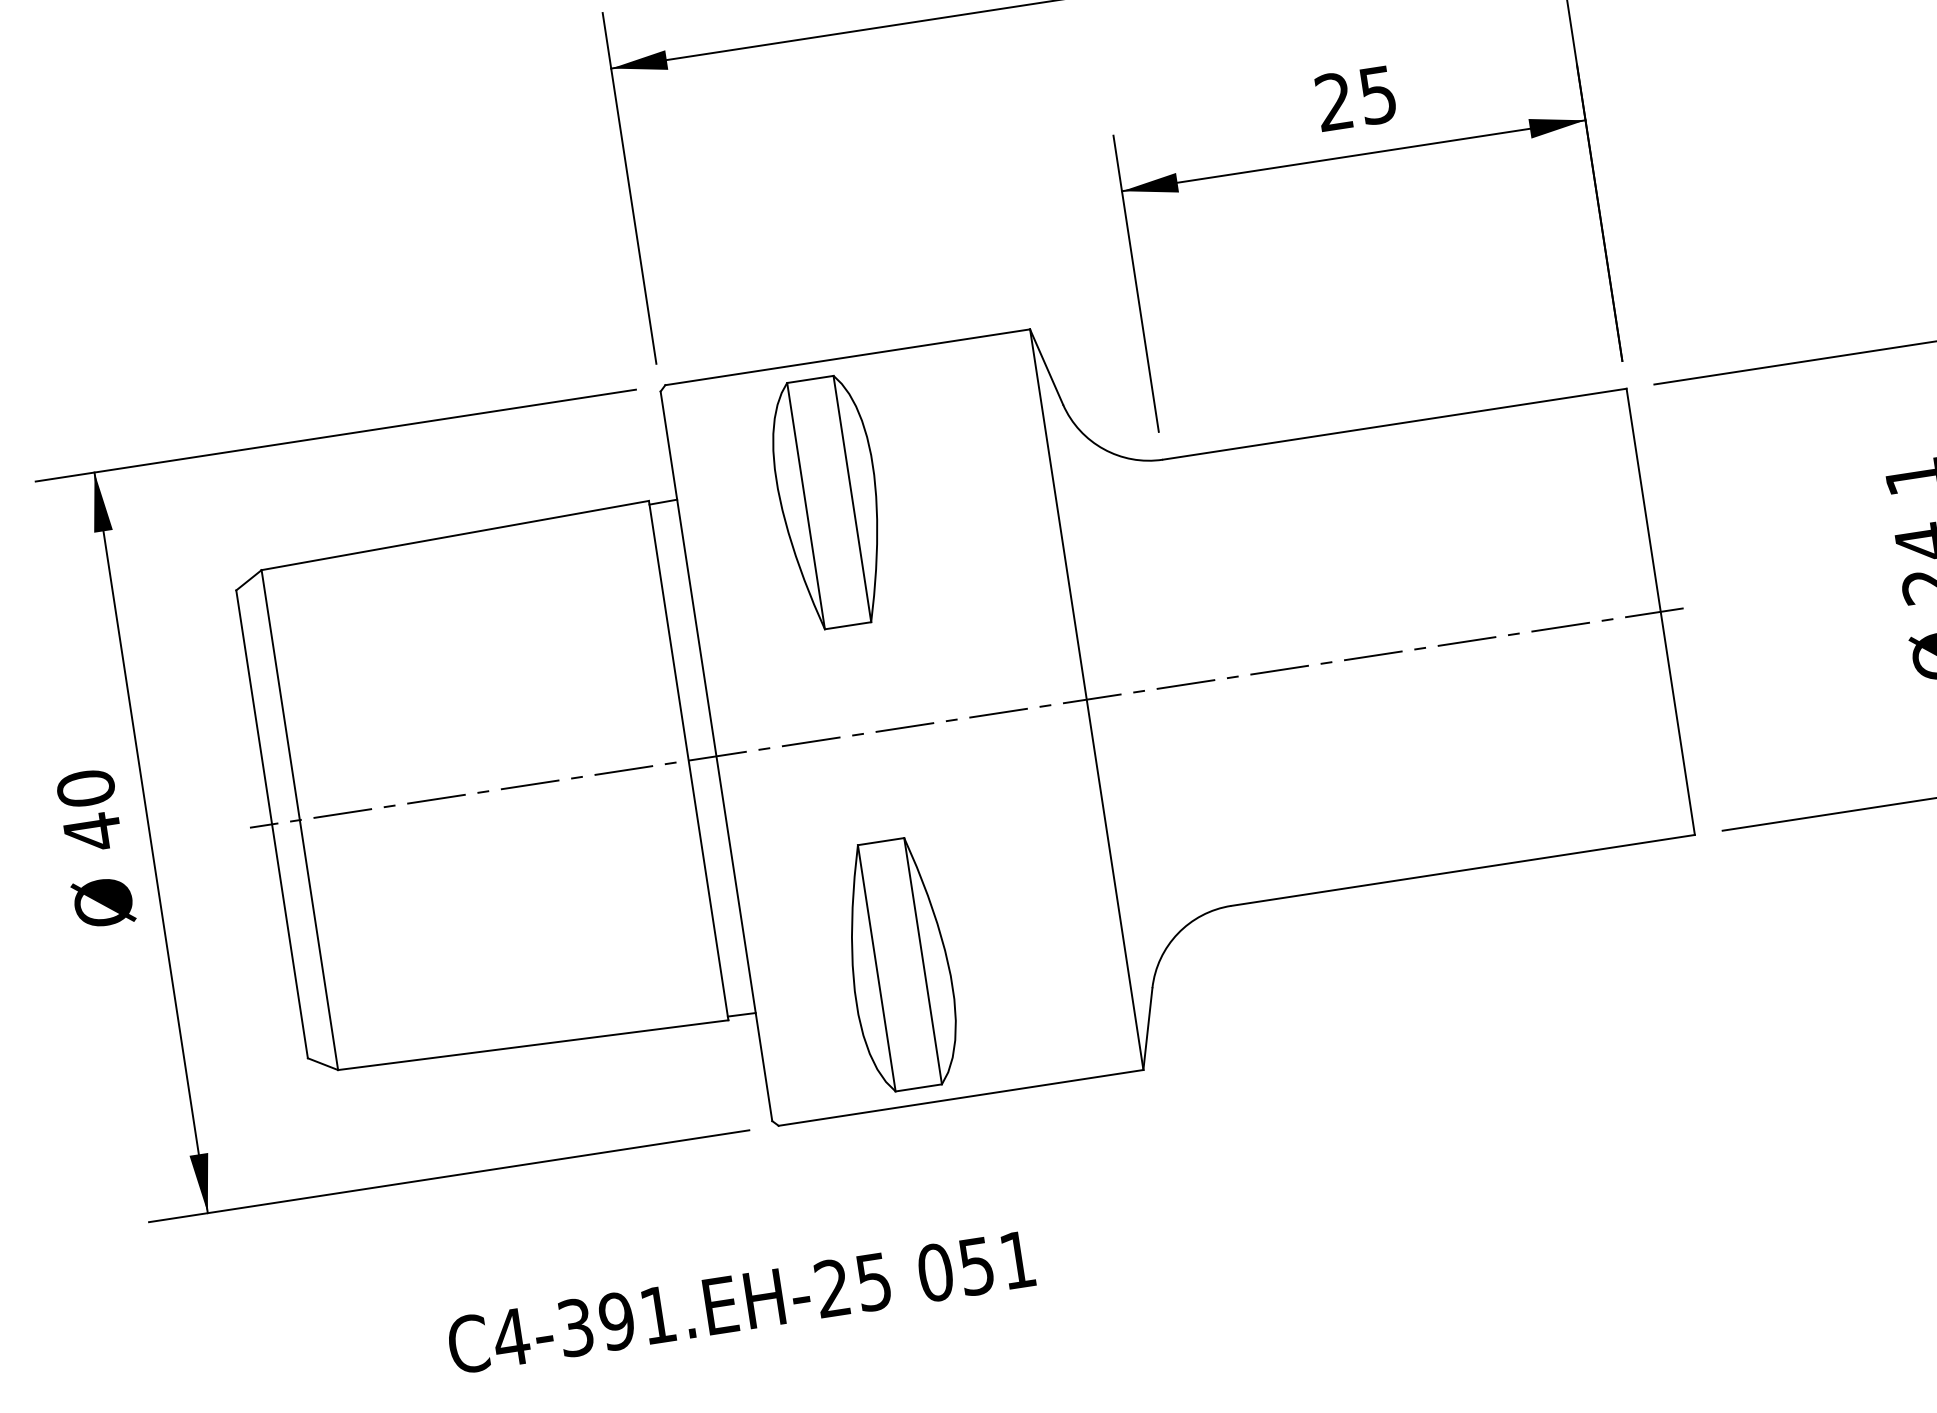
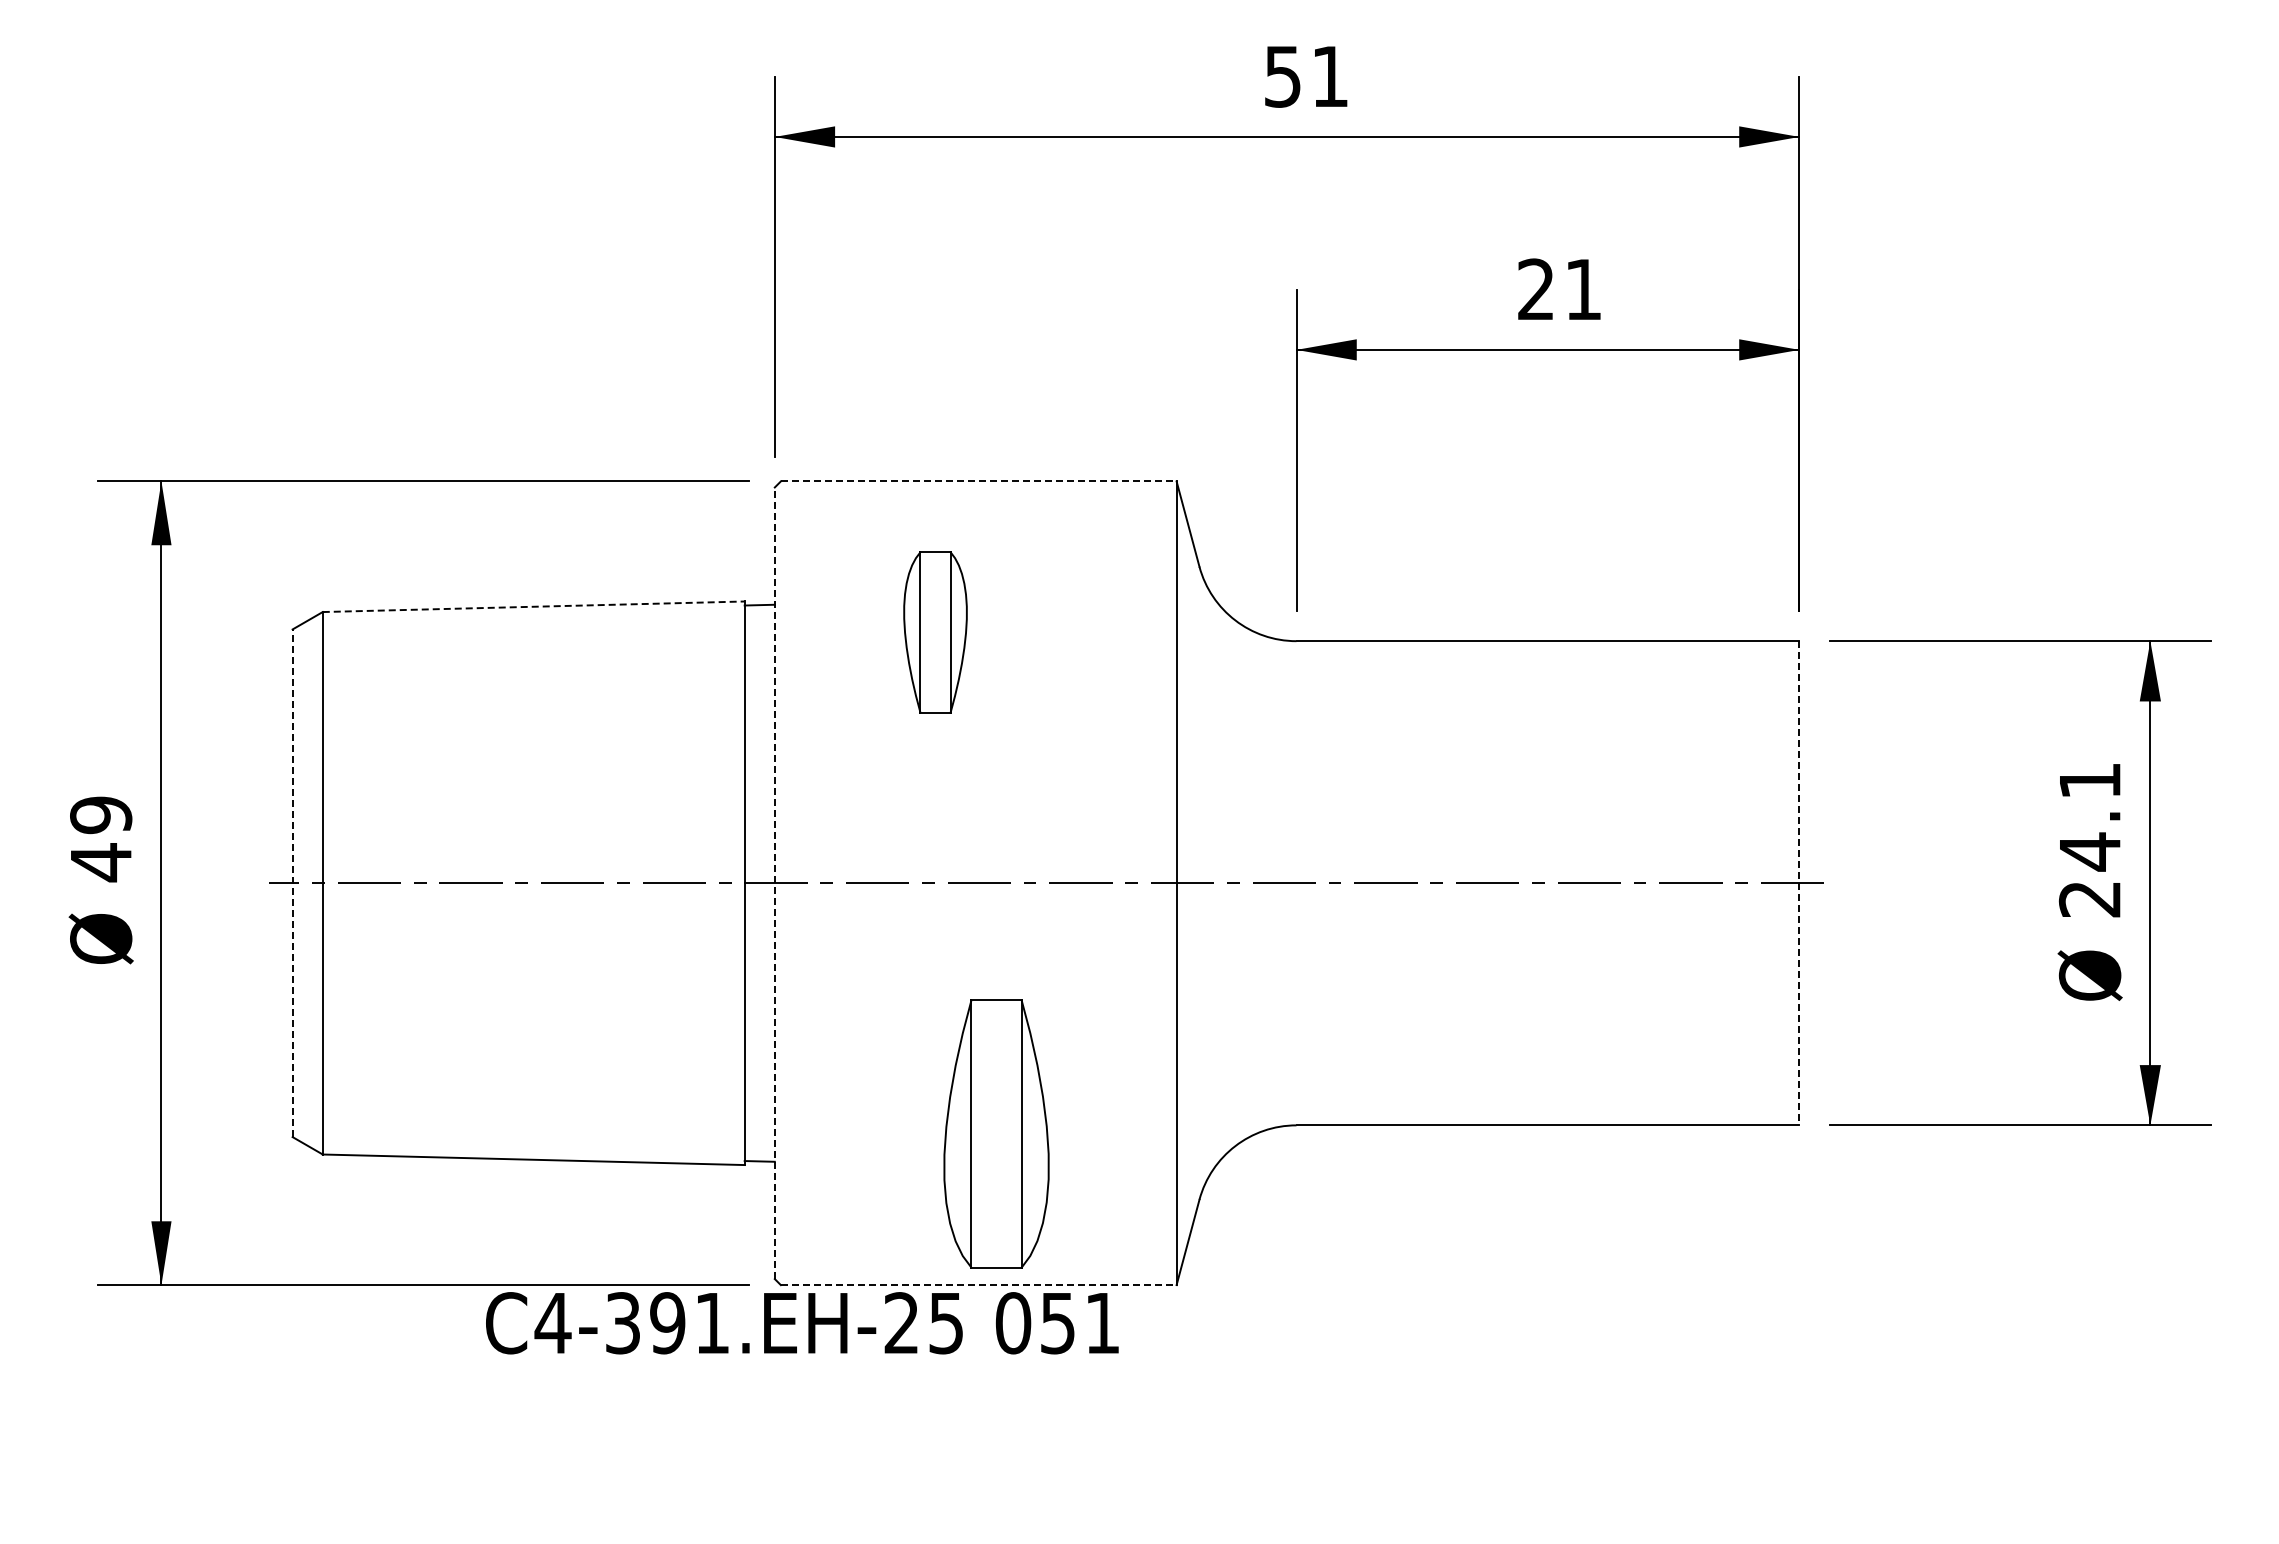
text: (1377, 95) -> (1582, 289), 25 -> 21
line: (847, 357) -> (978, 481), solid -> dashed
part: (829, 502) -> (935, 632), size x0.6
line: (455, 535) -> (534, 606), solid -> dashed
line: (1660, 612) -> (1799, 883), solid -> dashed
line: (716, 756) -> (774, 883), solid -> dashed
text: (86, 788) -> (101, 815), 40 -> 49
line: (271, 824) -> (292, 883), solid -> dashed
part: (899, 964) -> (996, 1133), moved
line: (960, 1098) -> (978, 1285), solid -> dashed
text: (741, 1302) -> (802, 1323), moved

